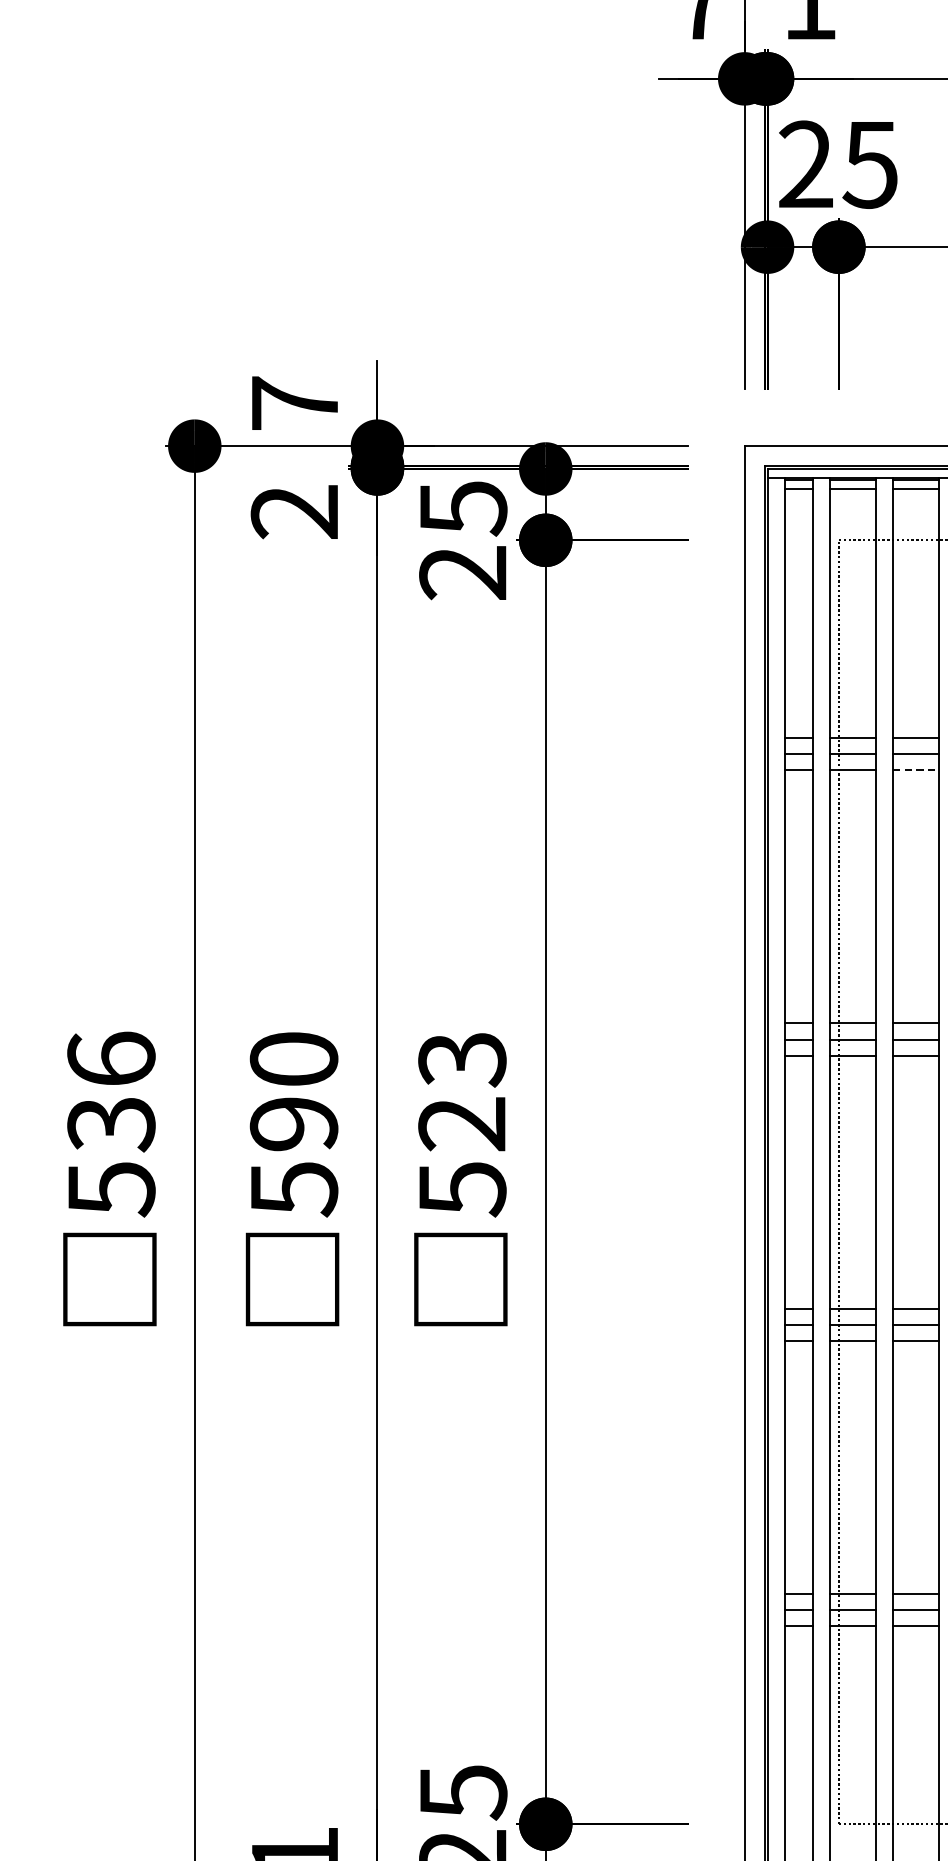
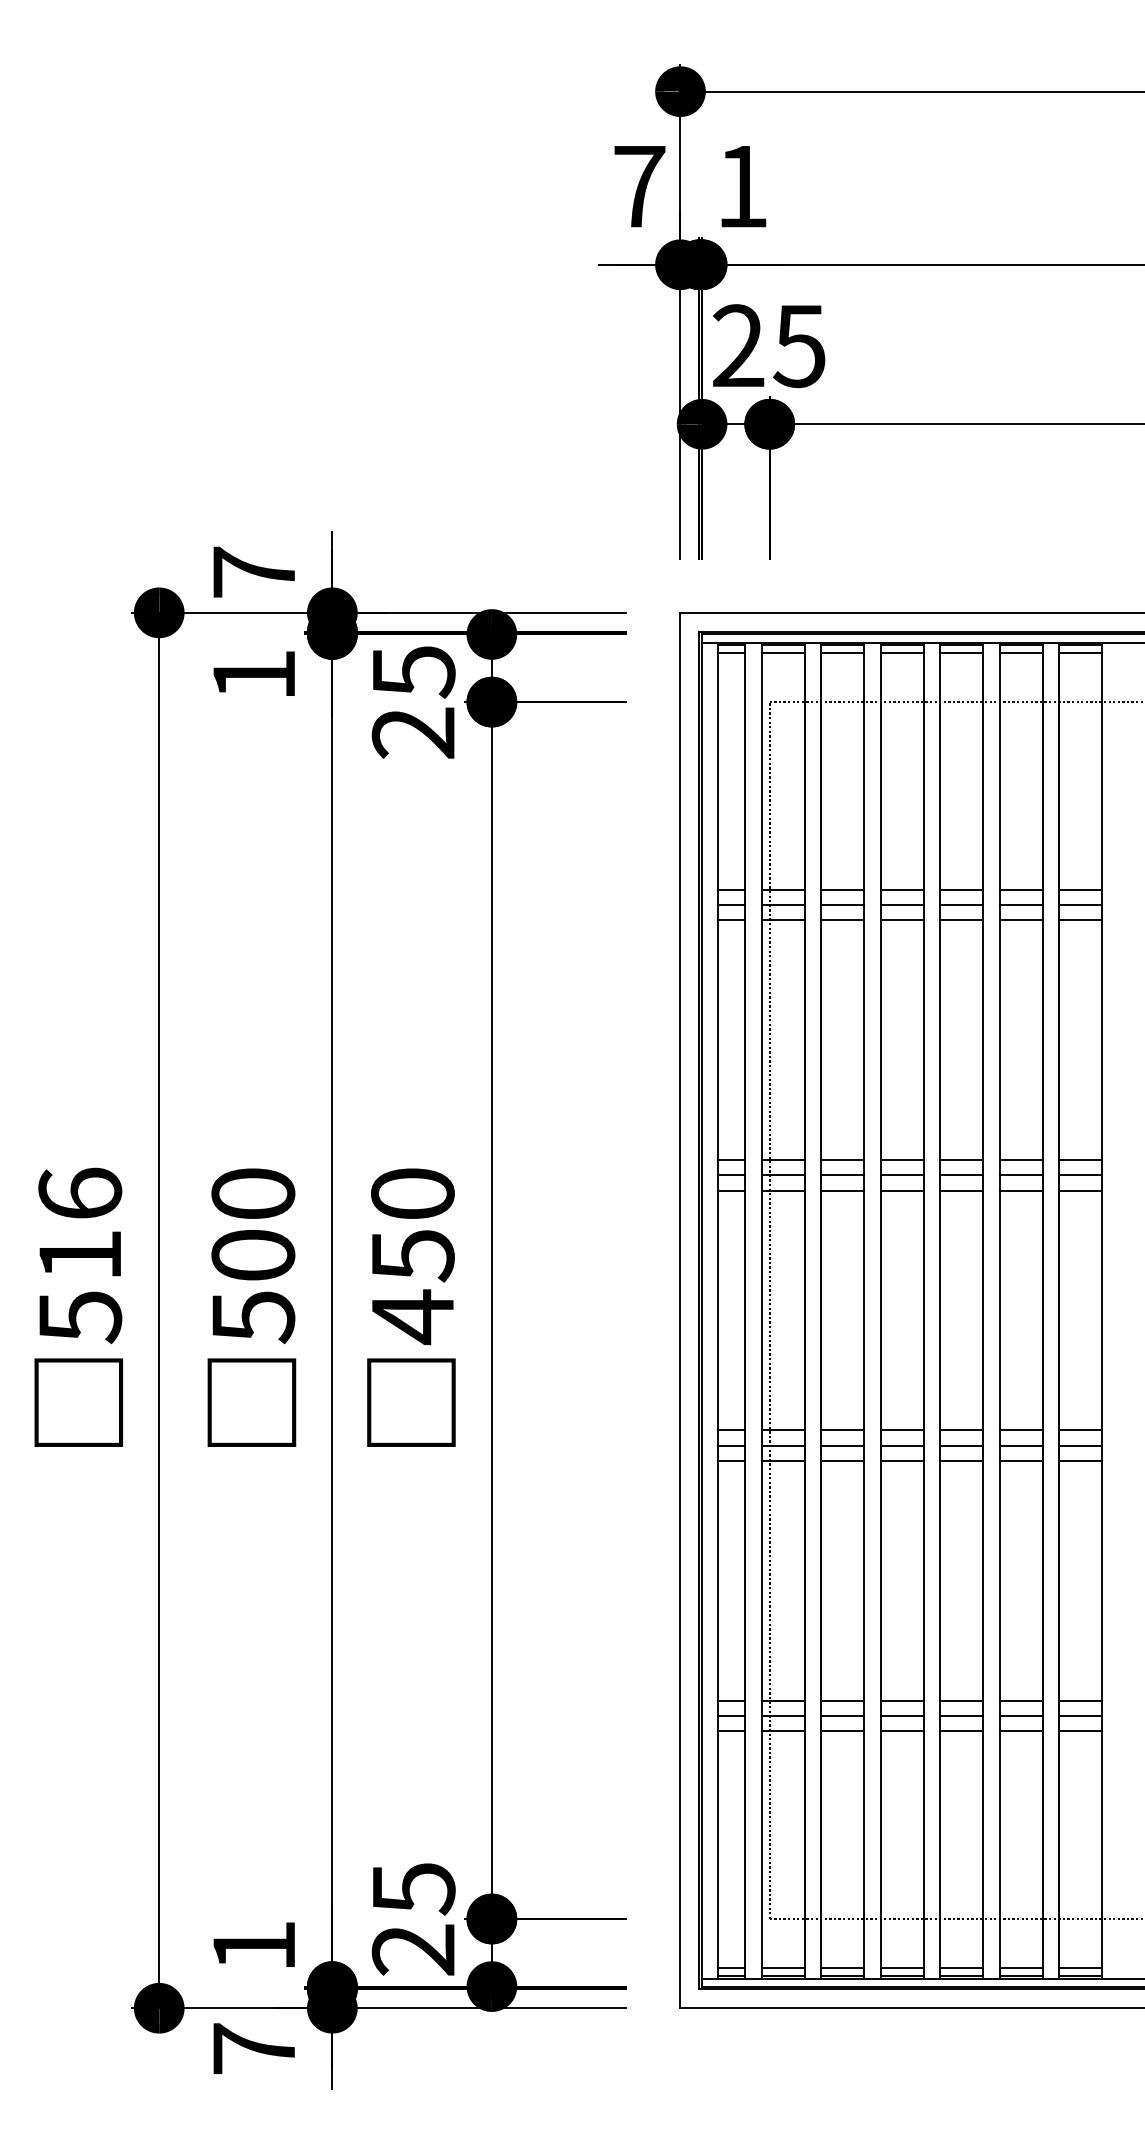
text: (294, 511) -> (253, 674), 2 -> 1
line: (915, 770) -> (842, 920), dashed -> solid
text: (294, 1124) -> (253, 1255), 590 -> 500
text: (111, 1125) -> (80, 1256), 536 -> 516
text: (461, 1125) -> (412, 1256), 523 -> 450

